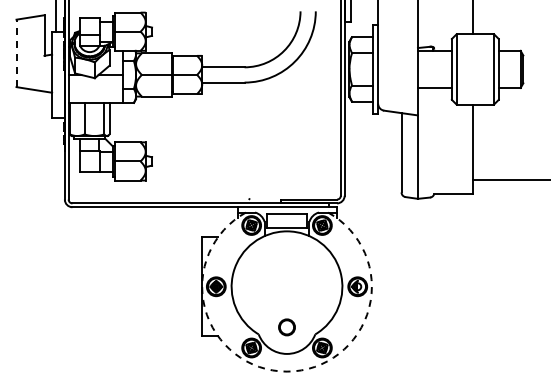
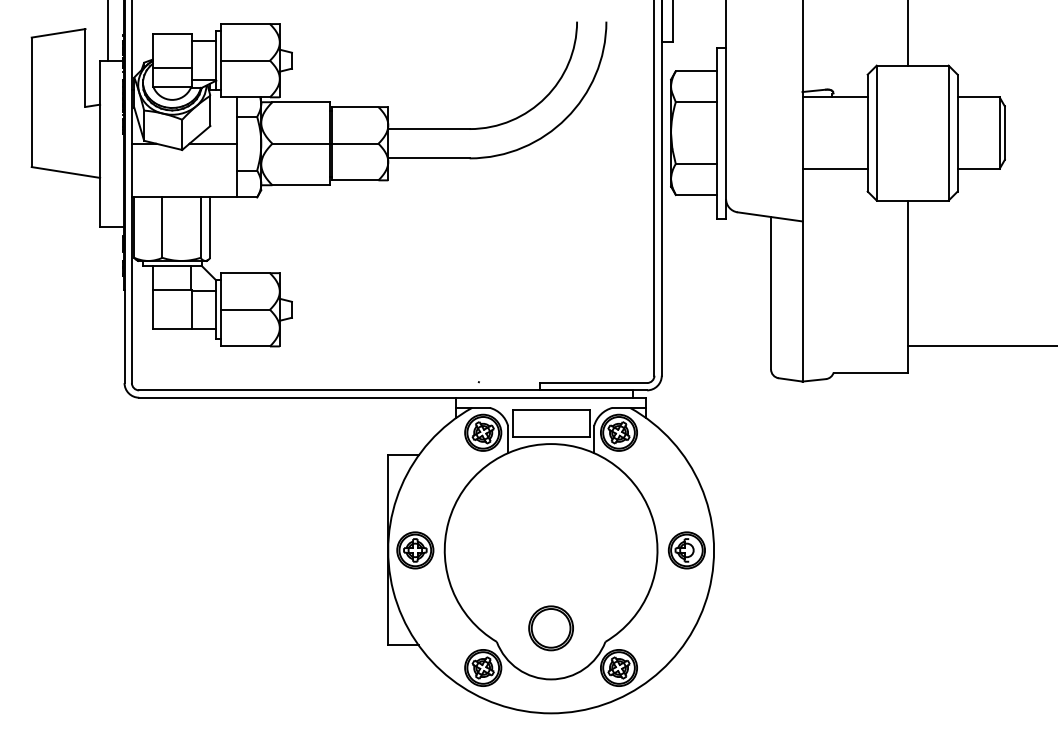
line: (16, 53) -> (31, 102), dashed -> solid
part: (286, 327) -> (550, 628), size x1.43
arc: (287, 371) -> (552, 713), dashed -> solid

